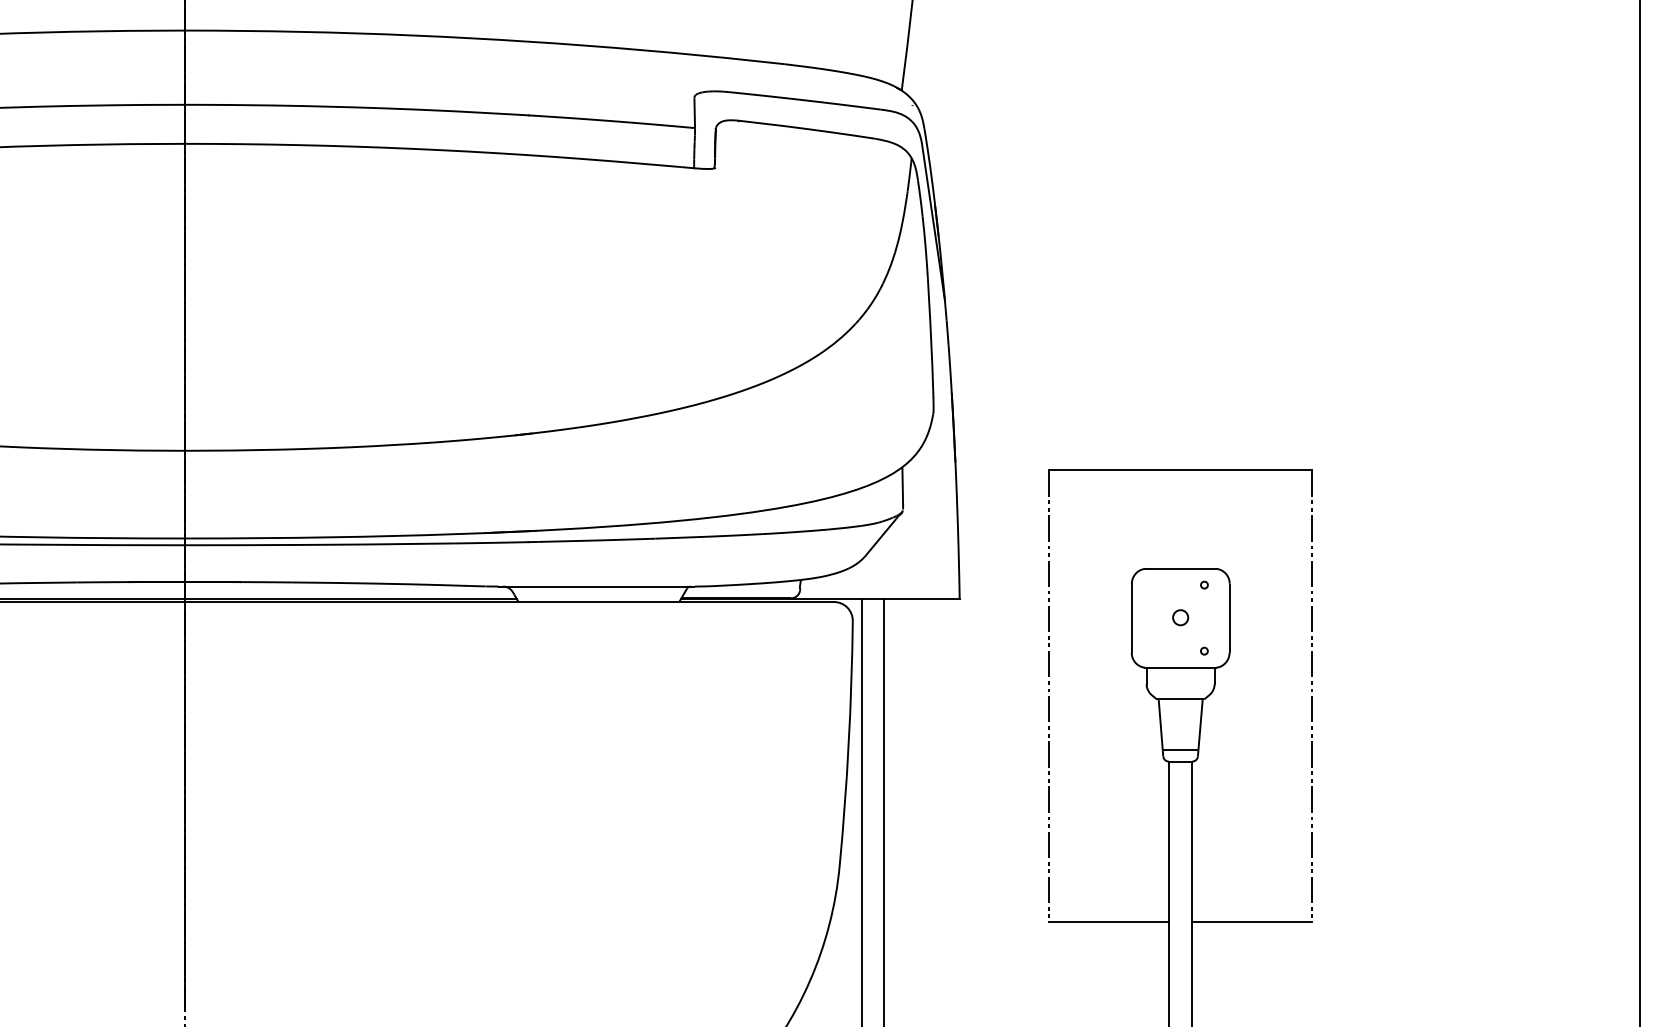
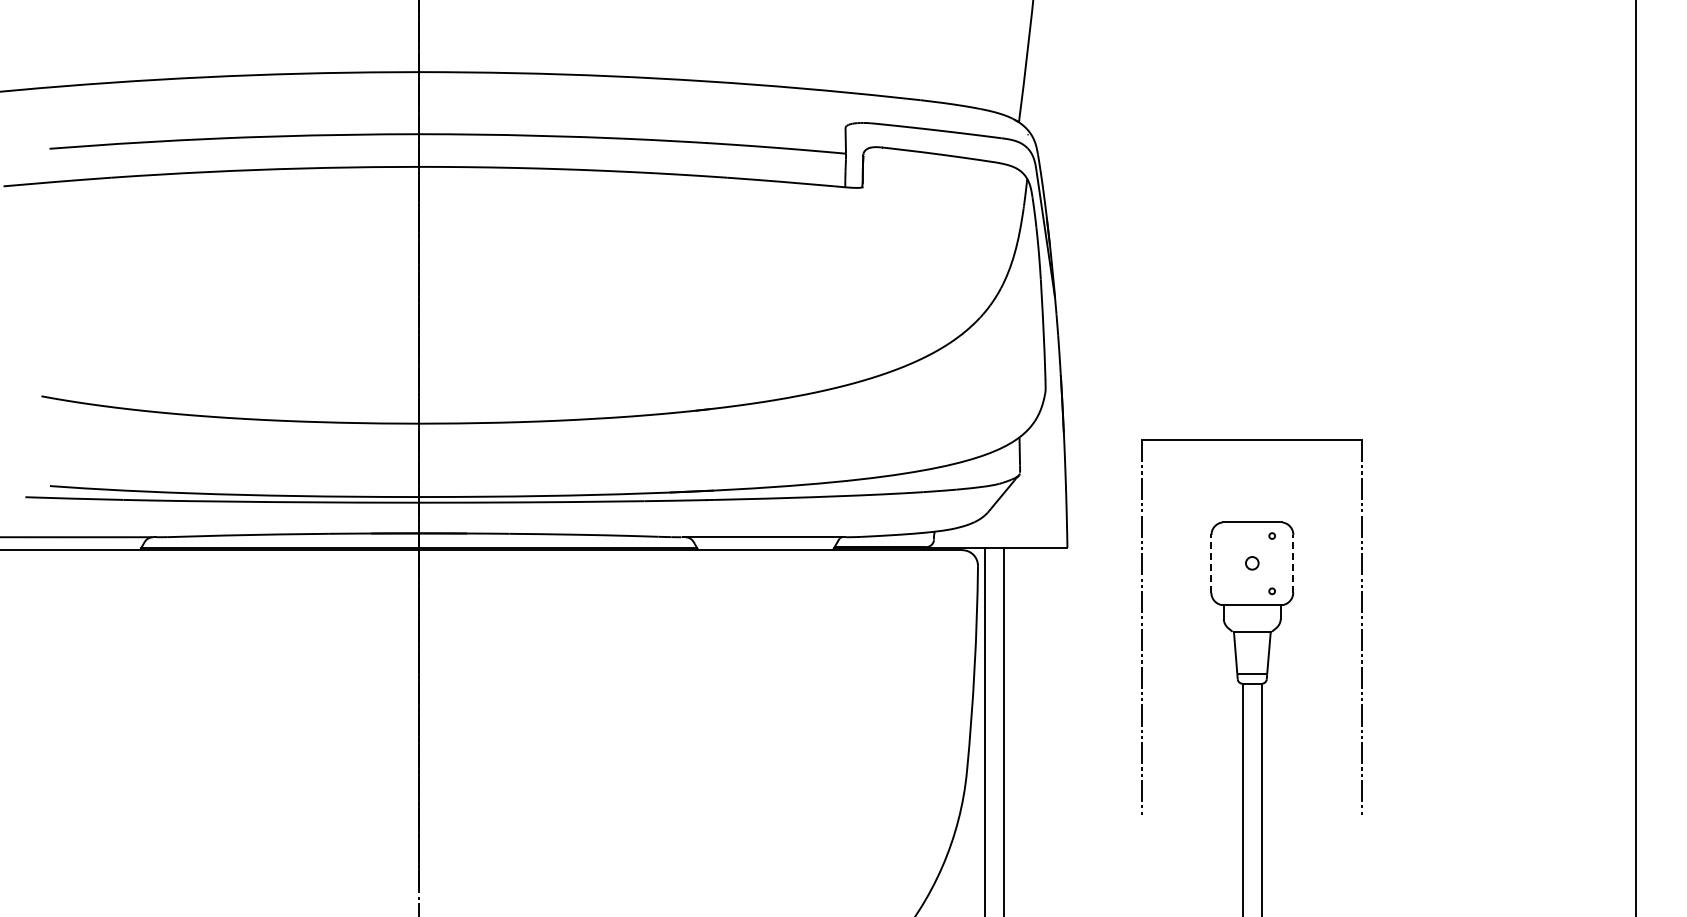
line: (1131, 616) -> (1211, 562), solid -> dashed
line: (1229, 617) -> (1293, 563), solid -> dashed
line: (1107, 921) -> (1191, 817), removed
line: (1251, 921) -> (1311, 817), removed

